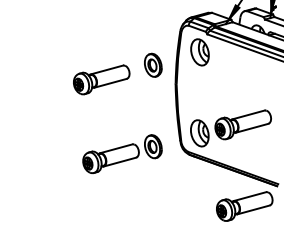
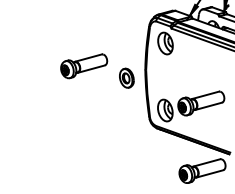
part: (153, 64) -> (127, 77), moved
part: (122, 153) -> (101, 127), removed

